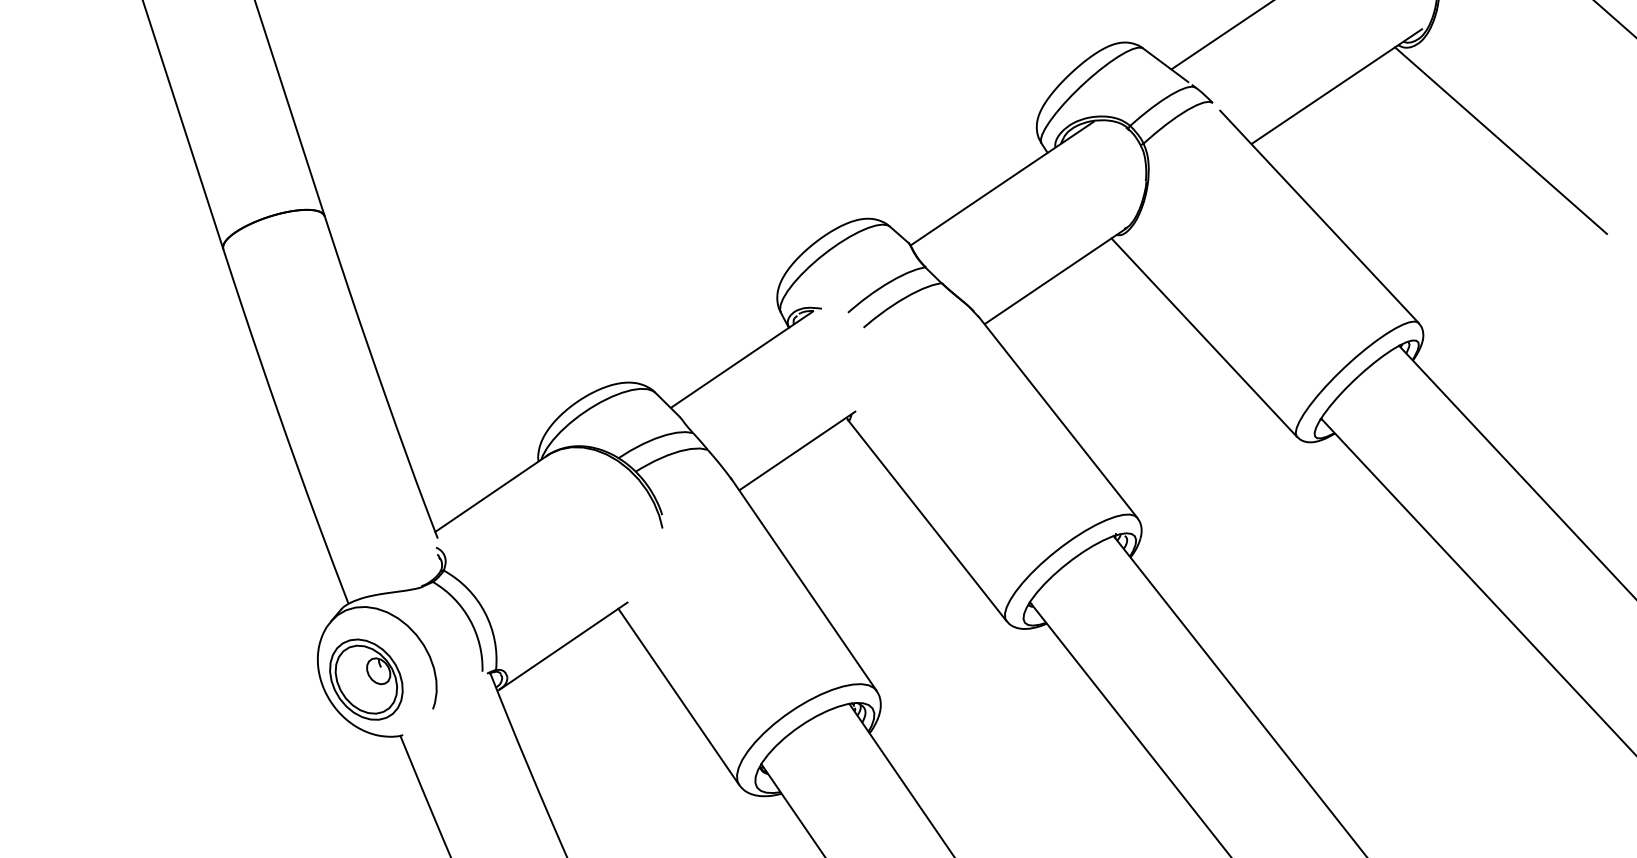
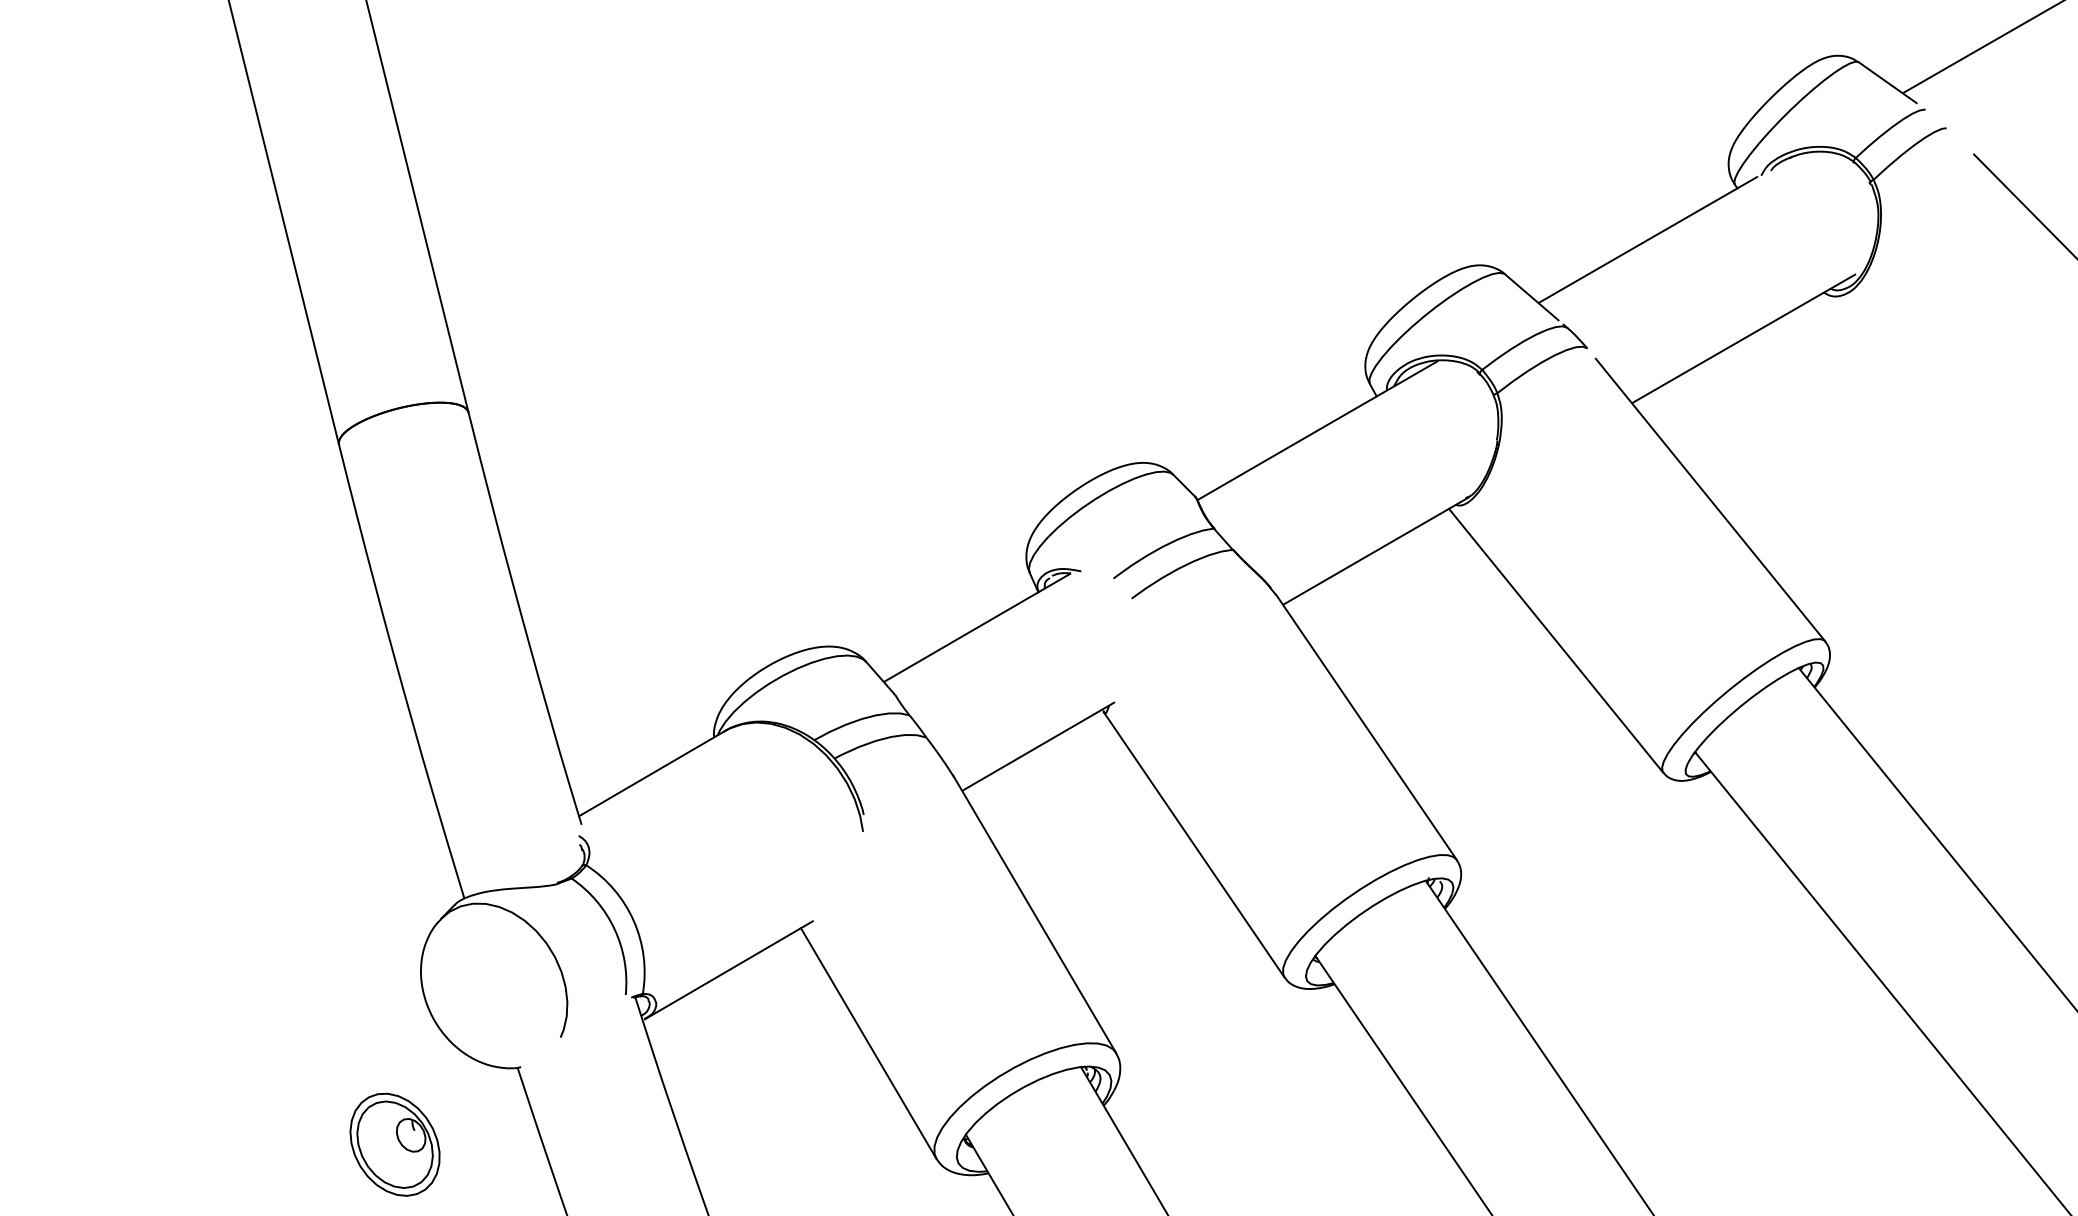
line: (1500, 140) -> (1943, 420), removed
part: (365, 679) -> (394, 1144), moved

